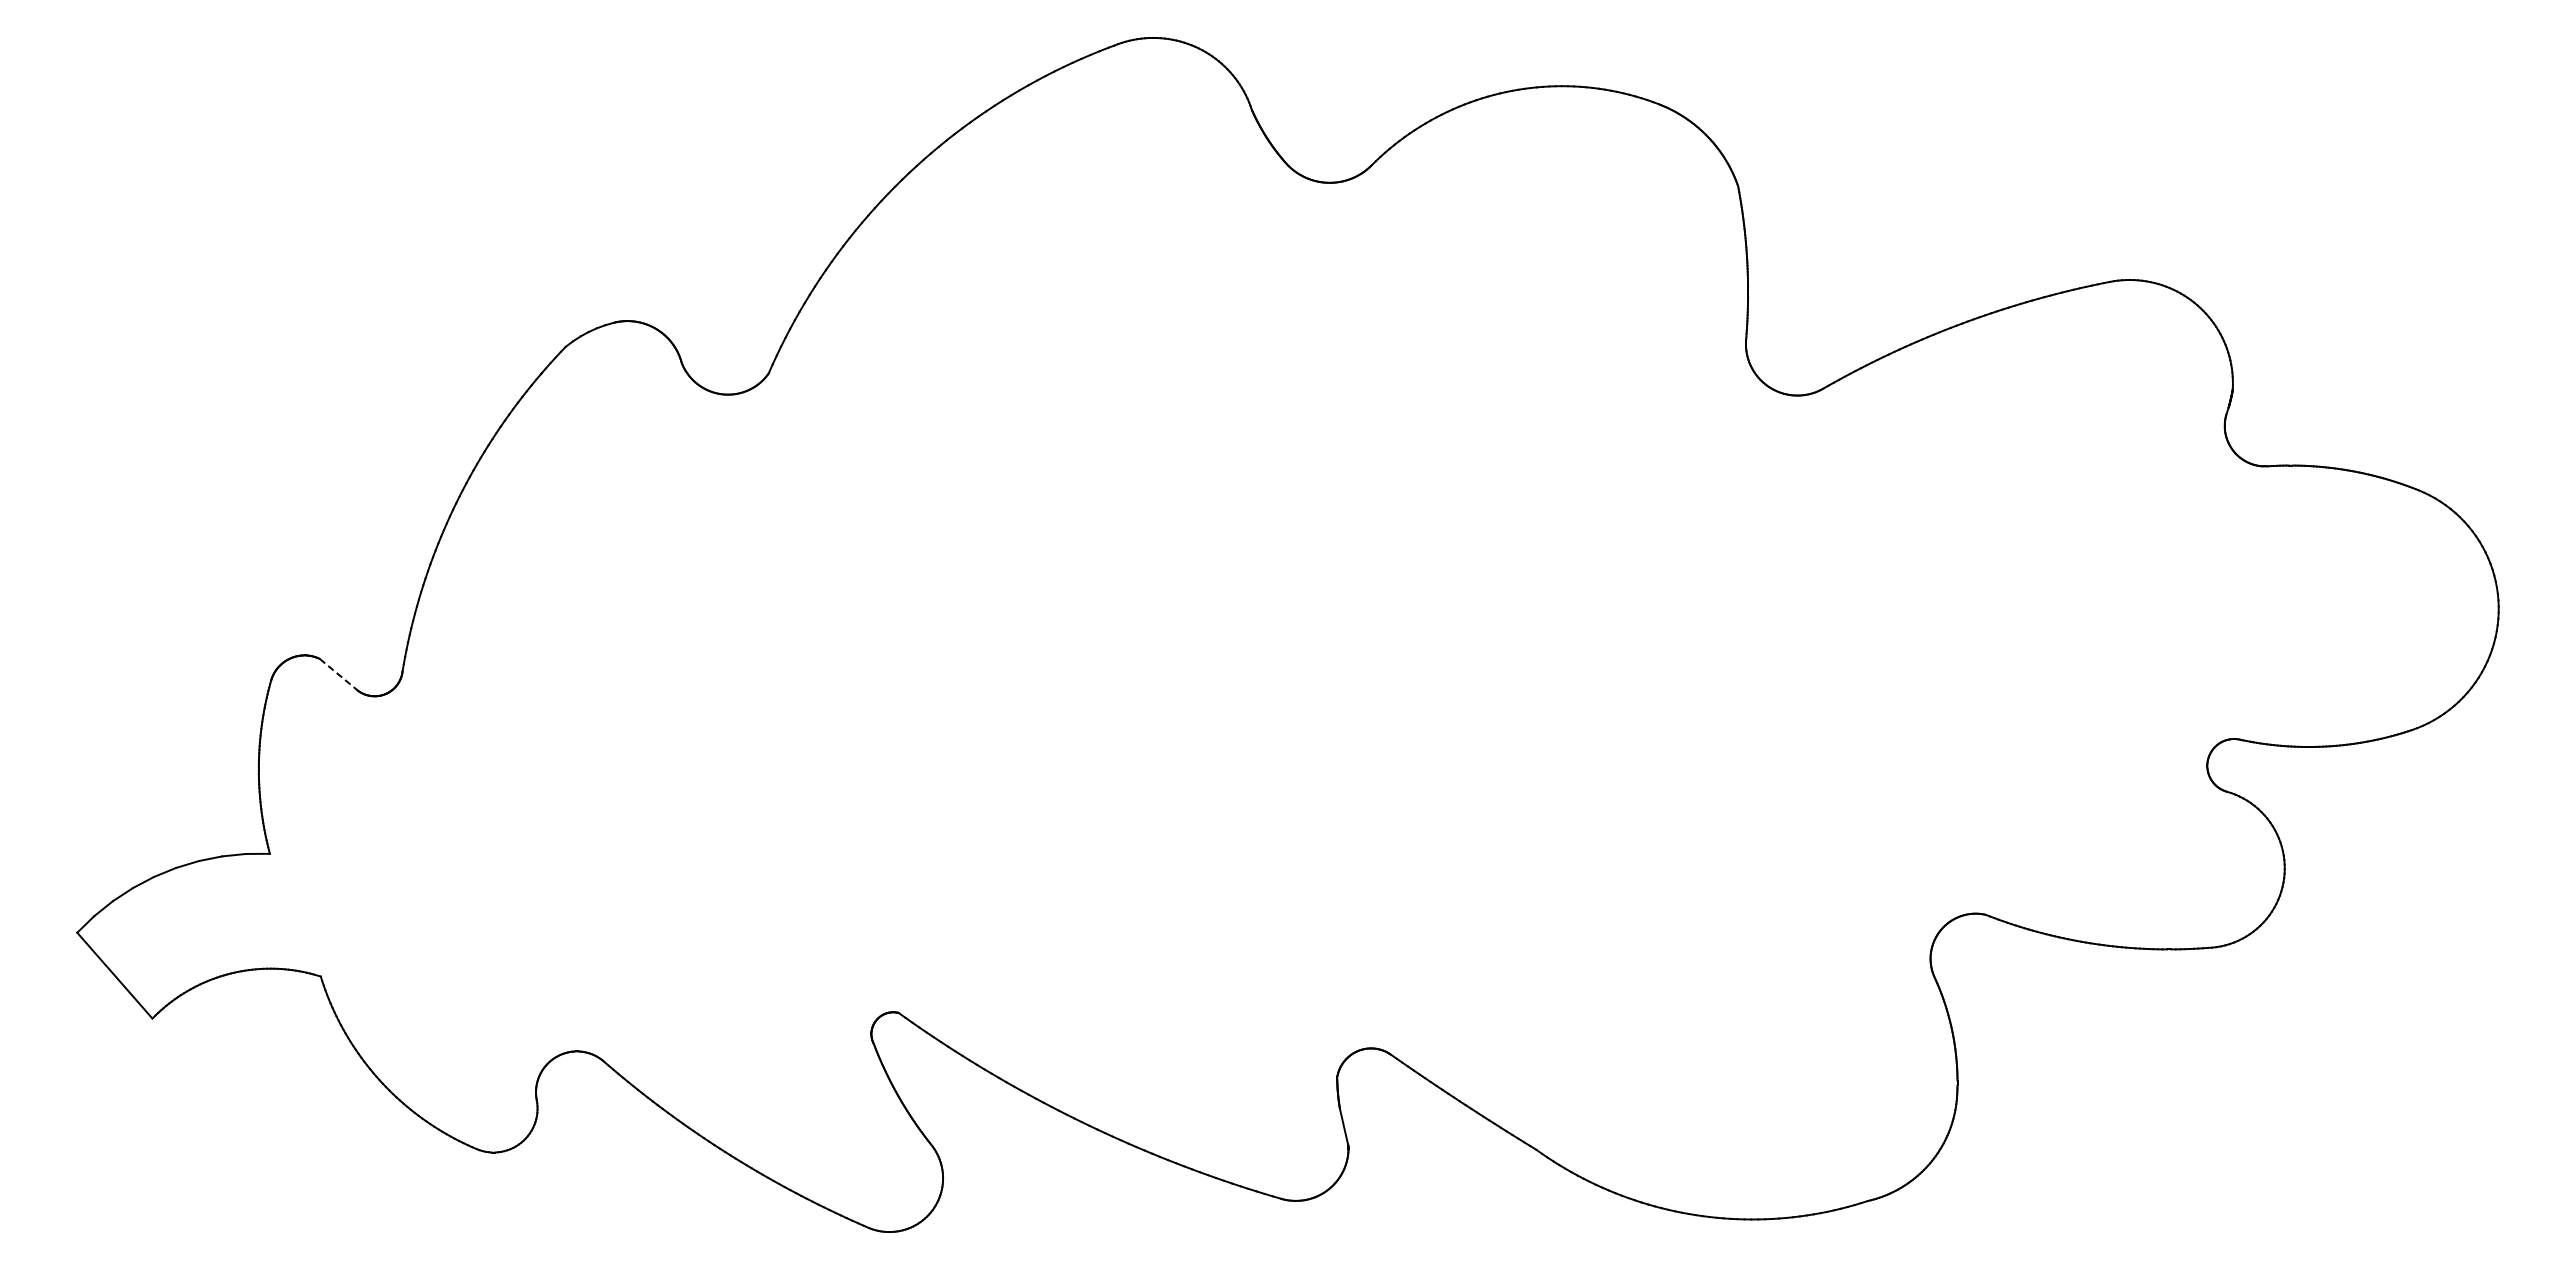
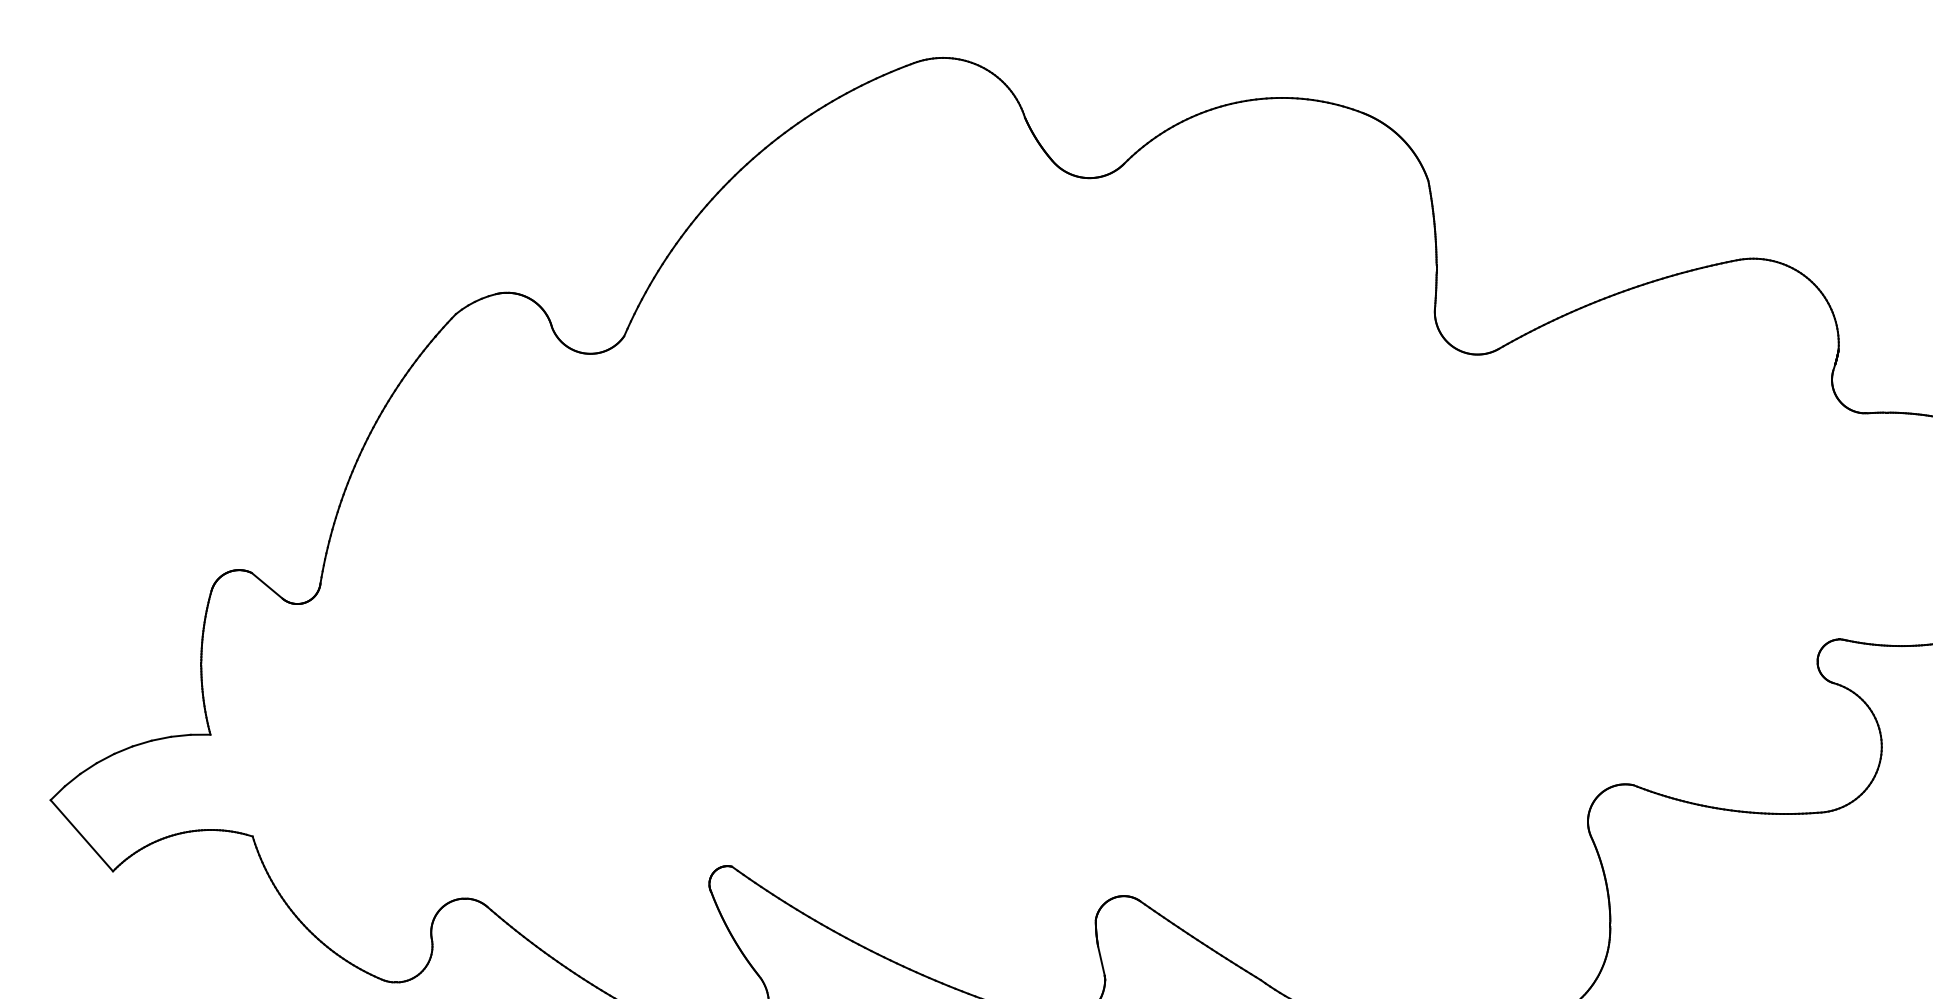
line: (338, 674) -> (267, 585), dashed -> solid

